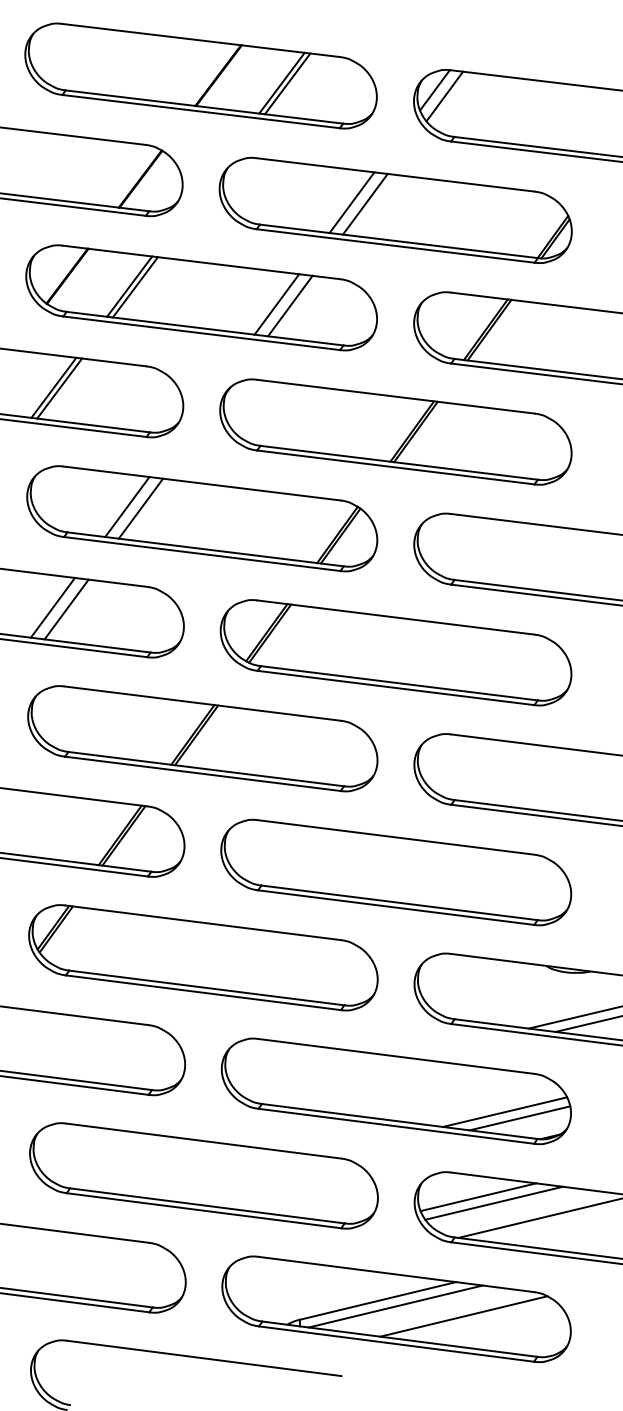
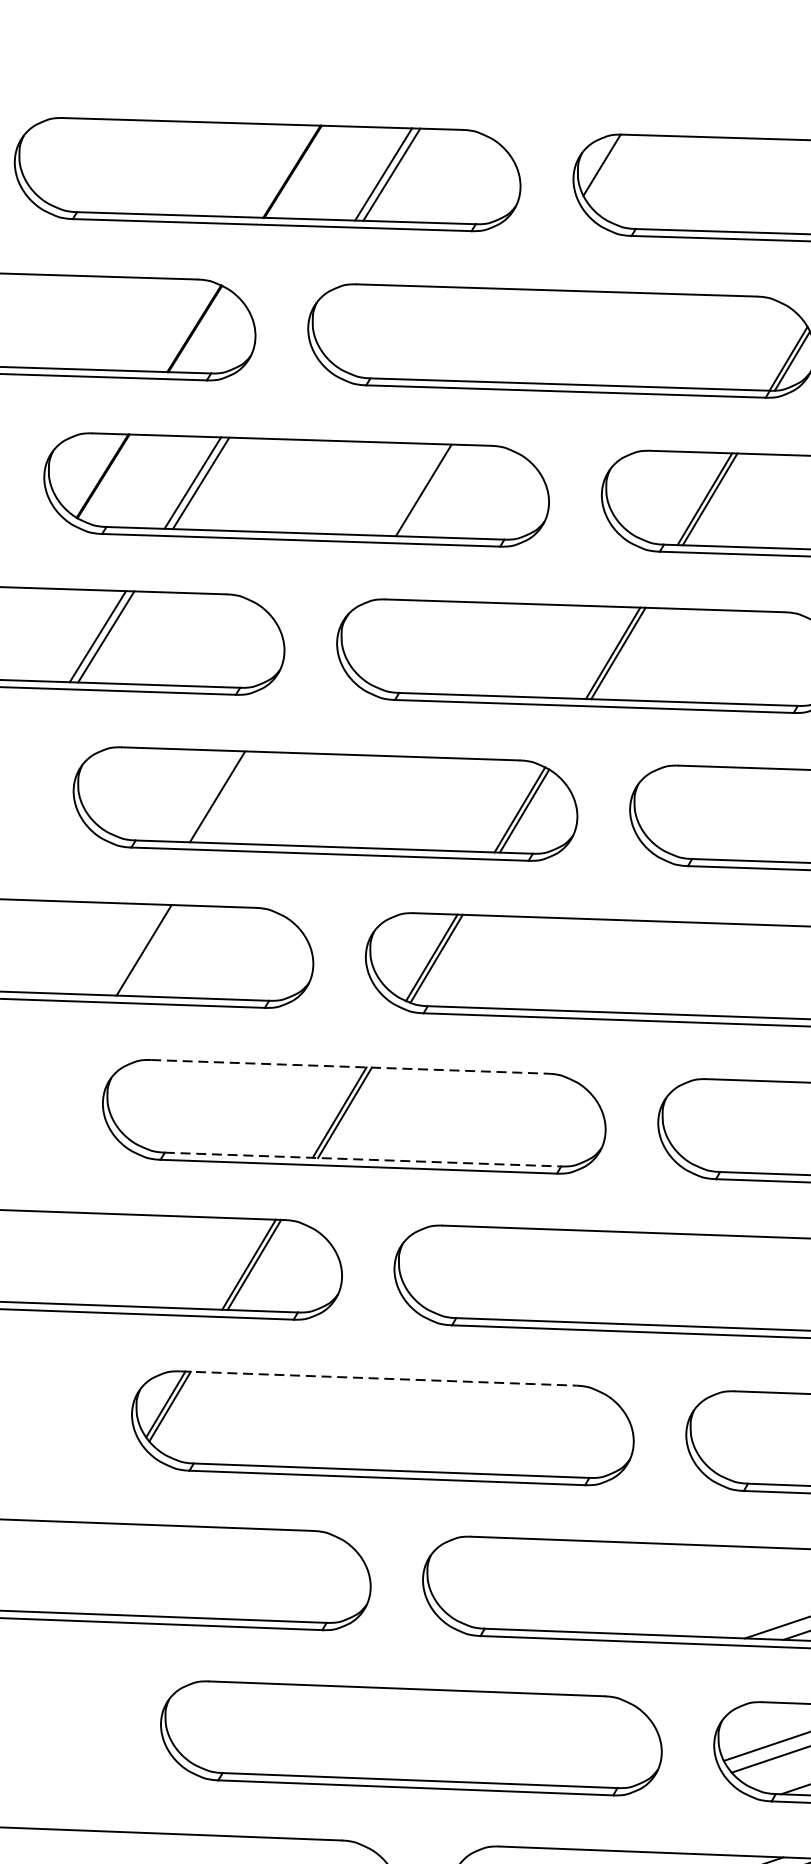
line: (444, 96) -> (616, 172), removed
line: (351, 202) -> (497, 335), removed
line: (365, 203) -> (517, 334), removed
line: (276, 304) -> (403, 489), removed
line: (140, 508) -> (236, 797), removed
line: (52, 607) -> (123, 949), removed
line: (202, 703) -> (349, 1066), solid -> dashed
line: (206, 769) -> (363, 1160), solid -> dashed
line: (203, 922) -> (378, 1378), solid -> dashed

